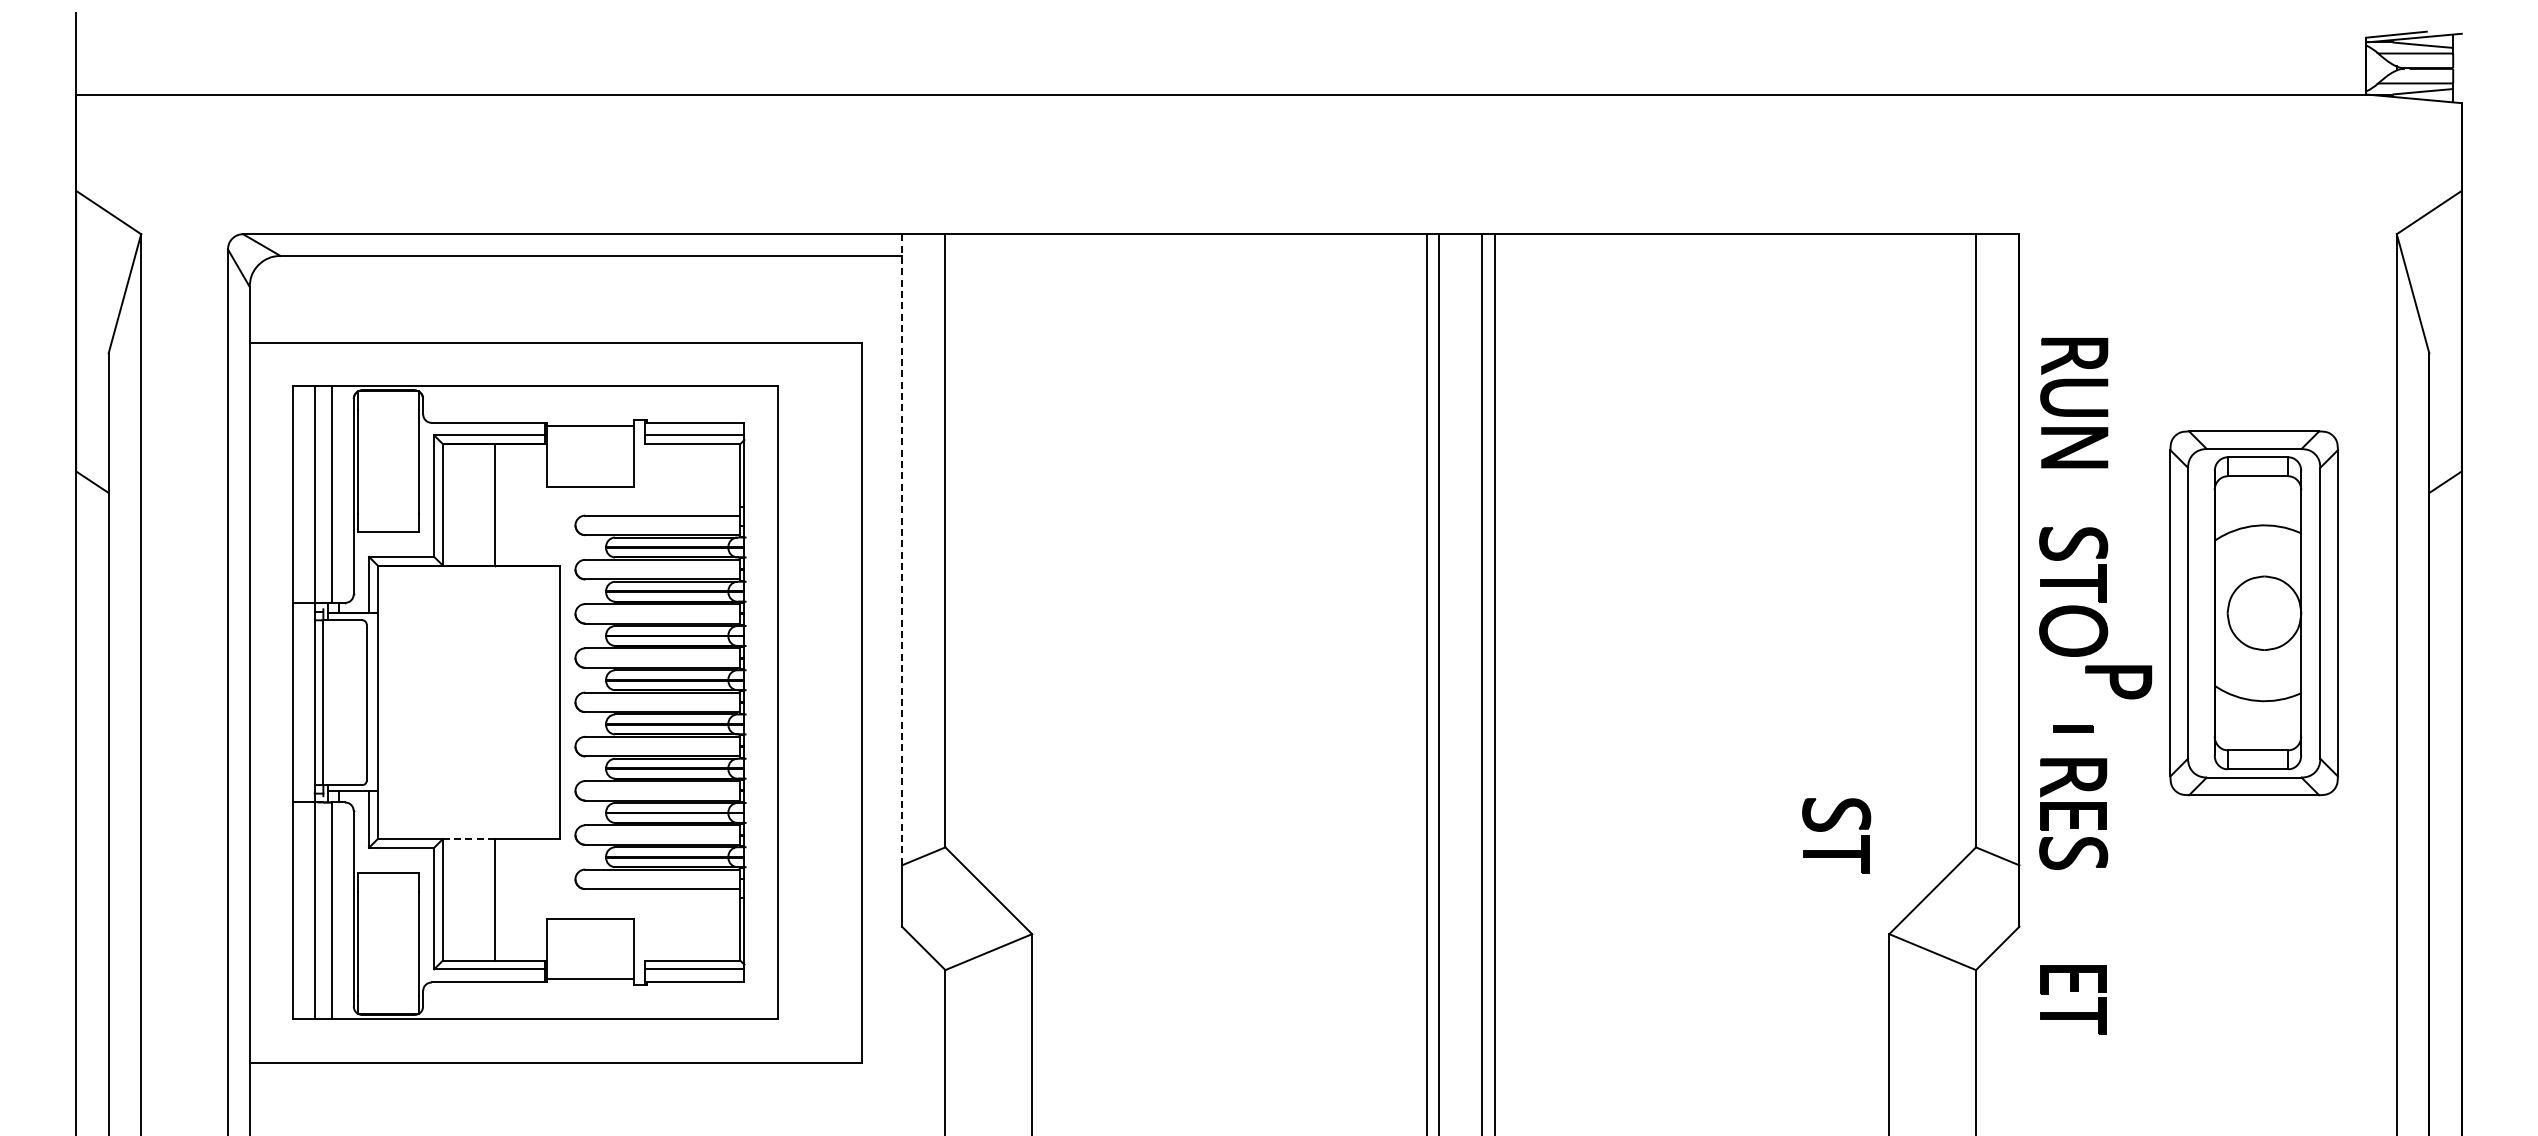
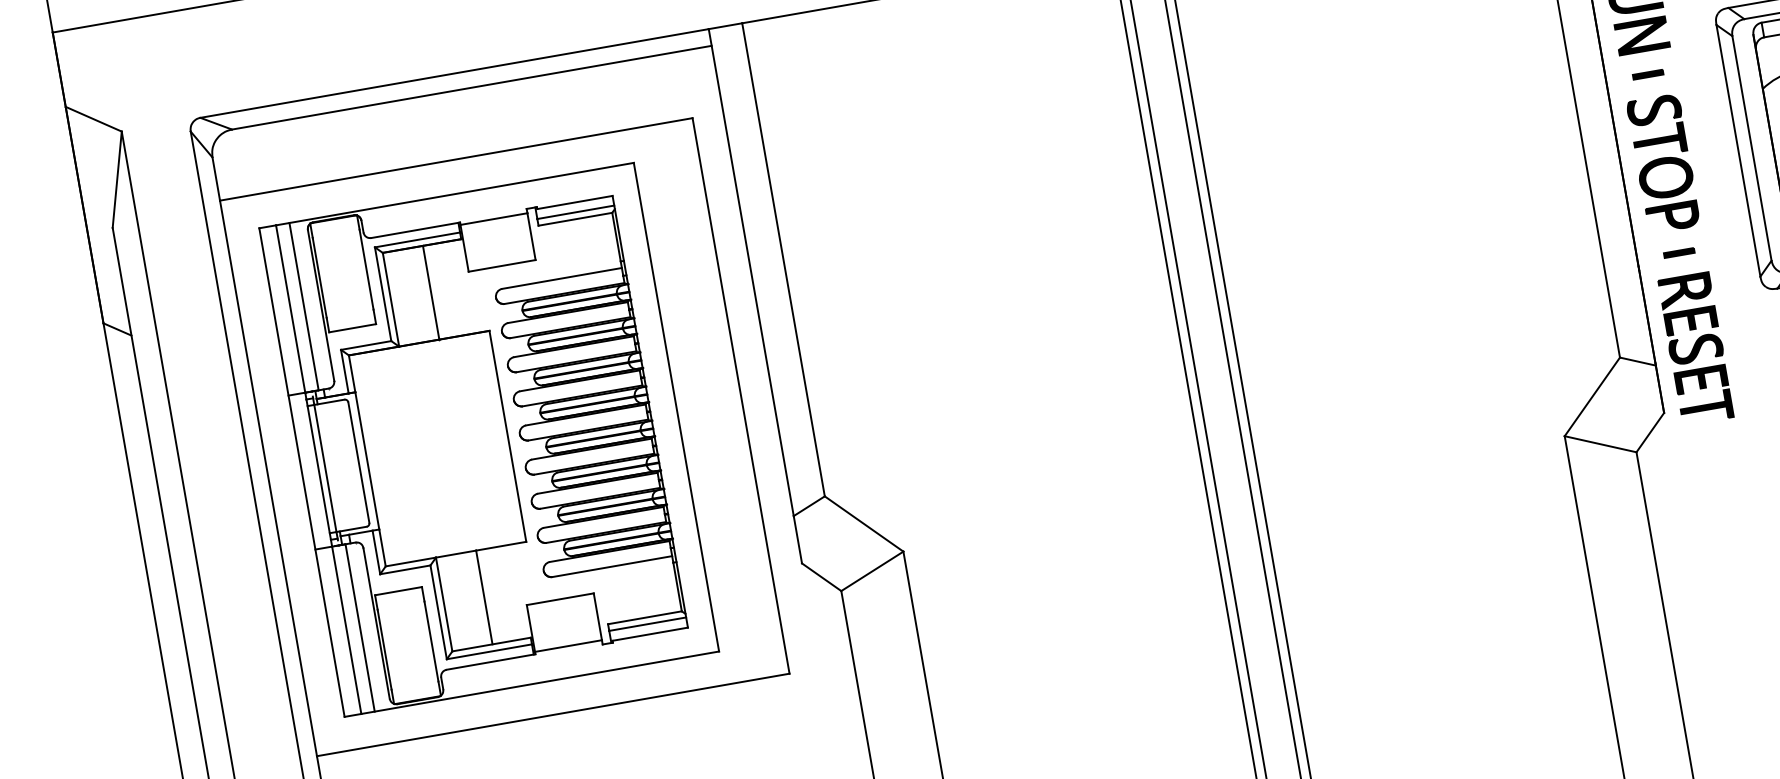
part: (2073, 497) -> (1648, 74), added
line: (902, 549) -> (751, 272), dashed -> solid
part: (2118, 682) -> (1672, 217), moved
part: (1830, 829) -> (1505, 363), removed
line: (468, 839) -> (455, 554), dashed -> solid
part: (2073, 991) -> (1702, 388), moved

